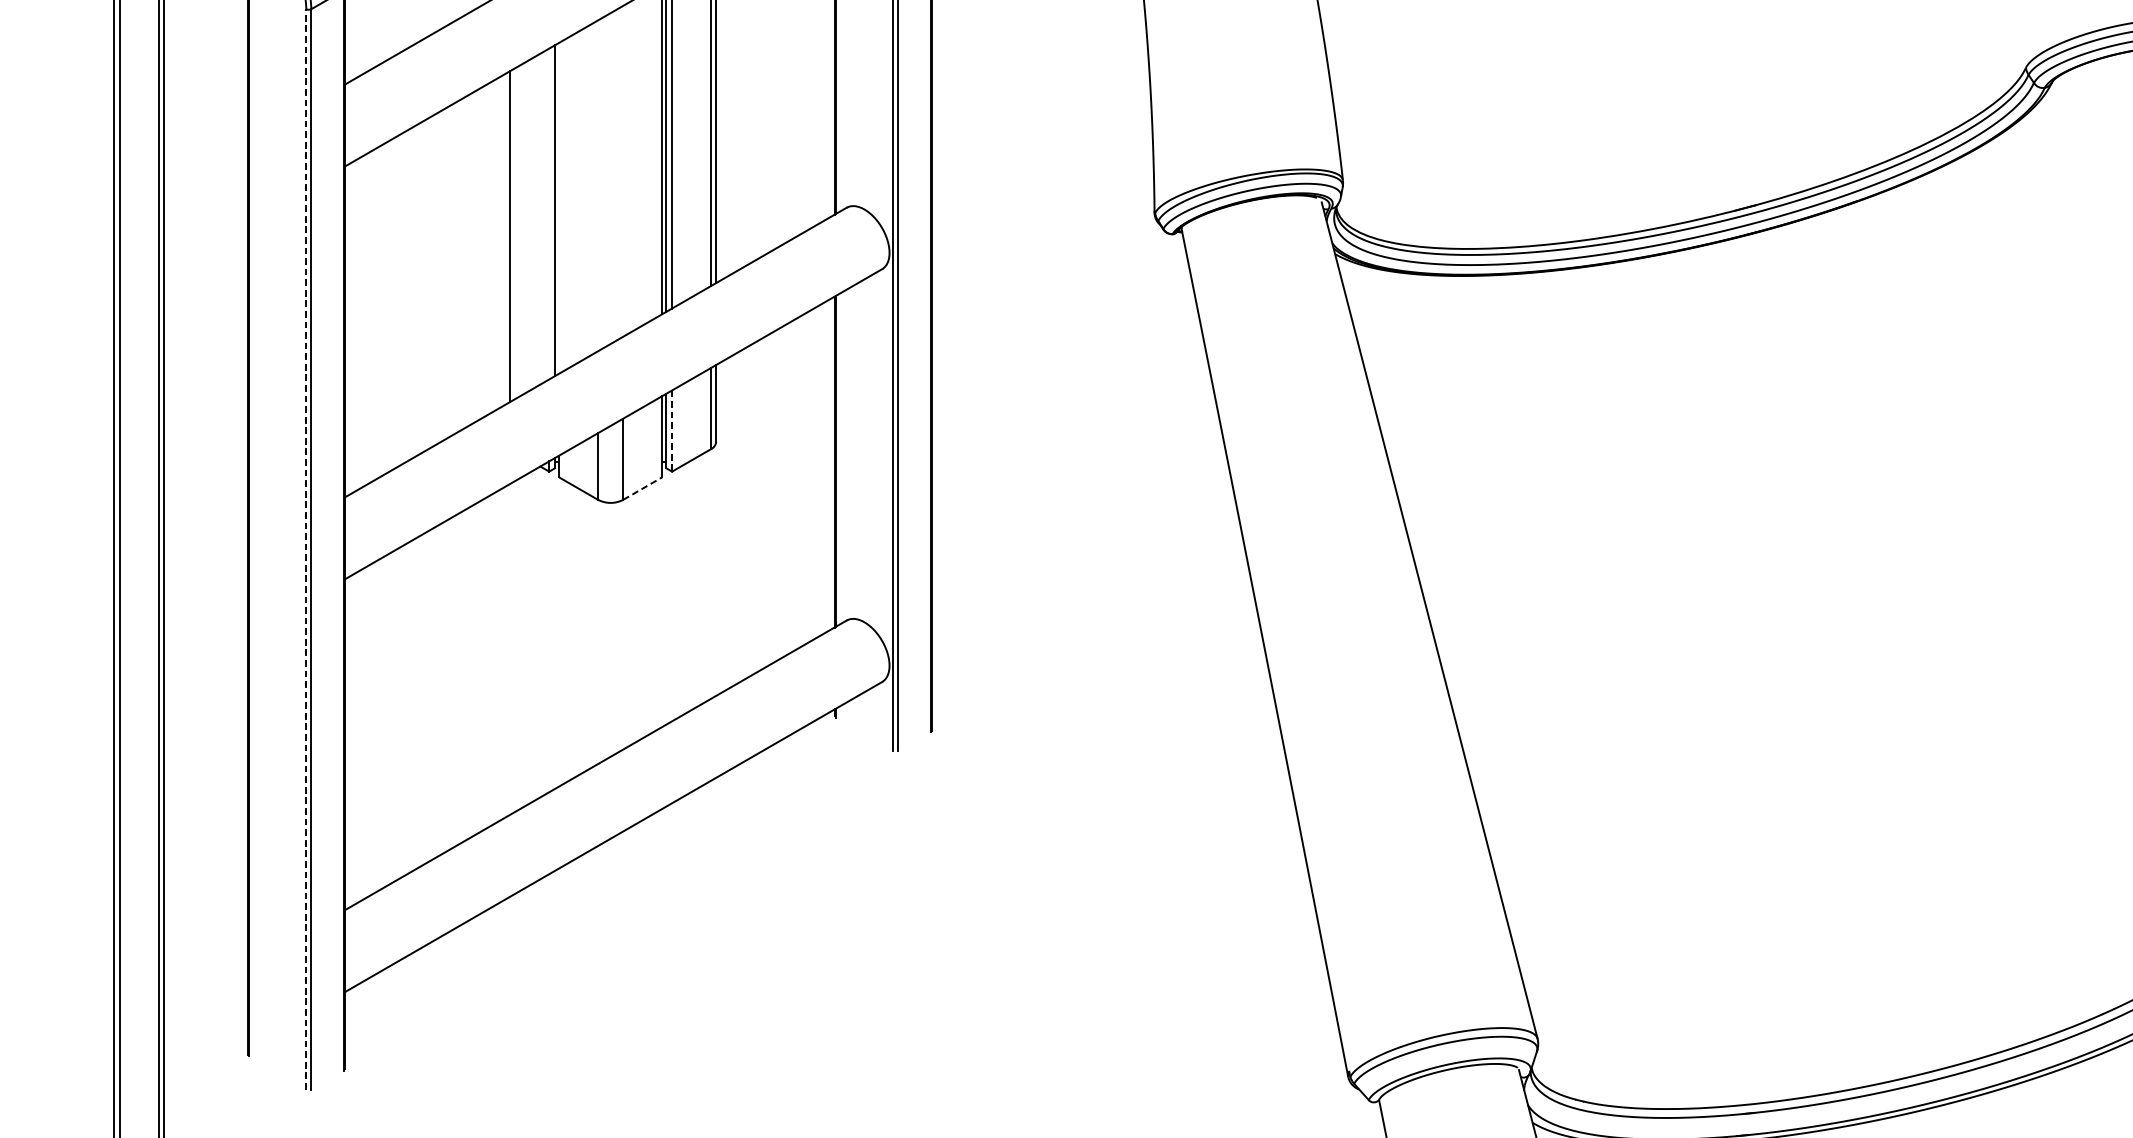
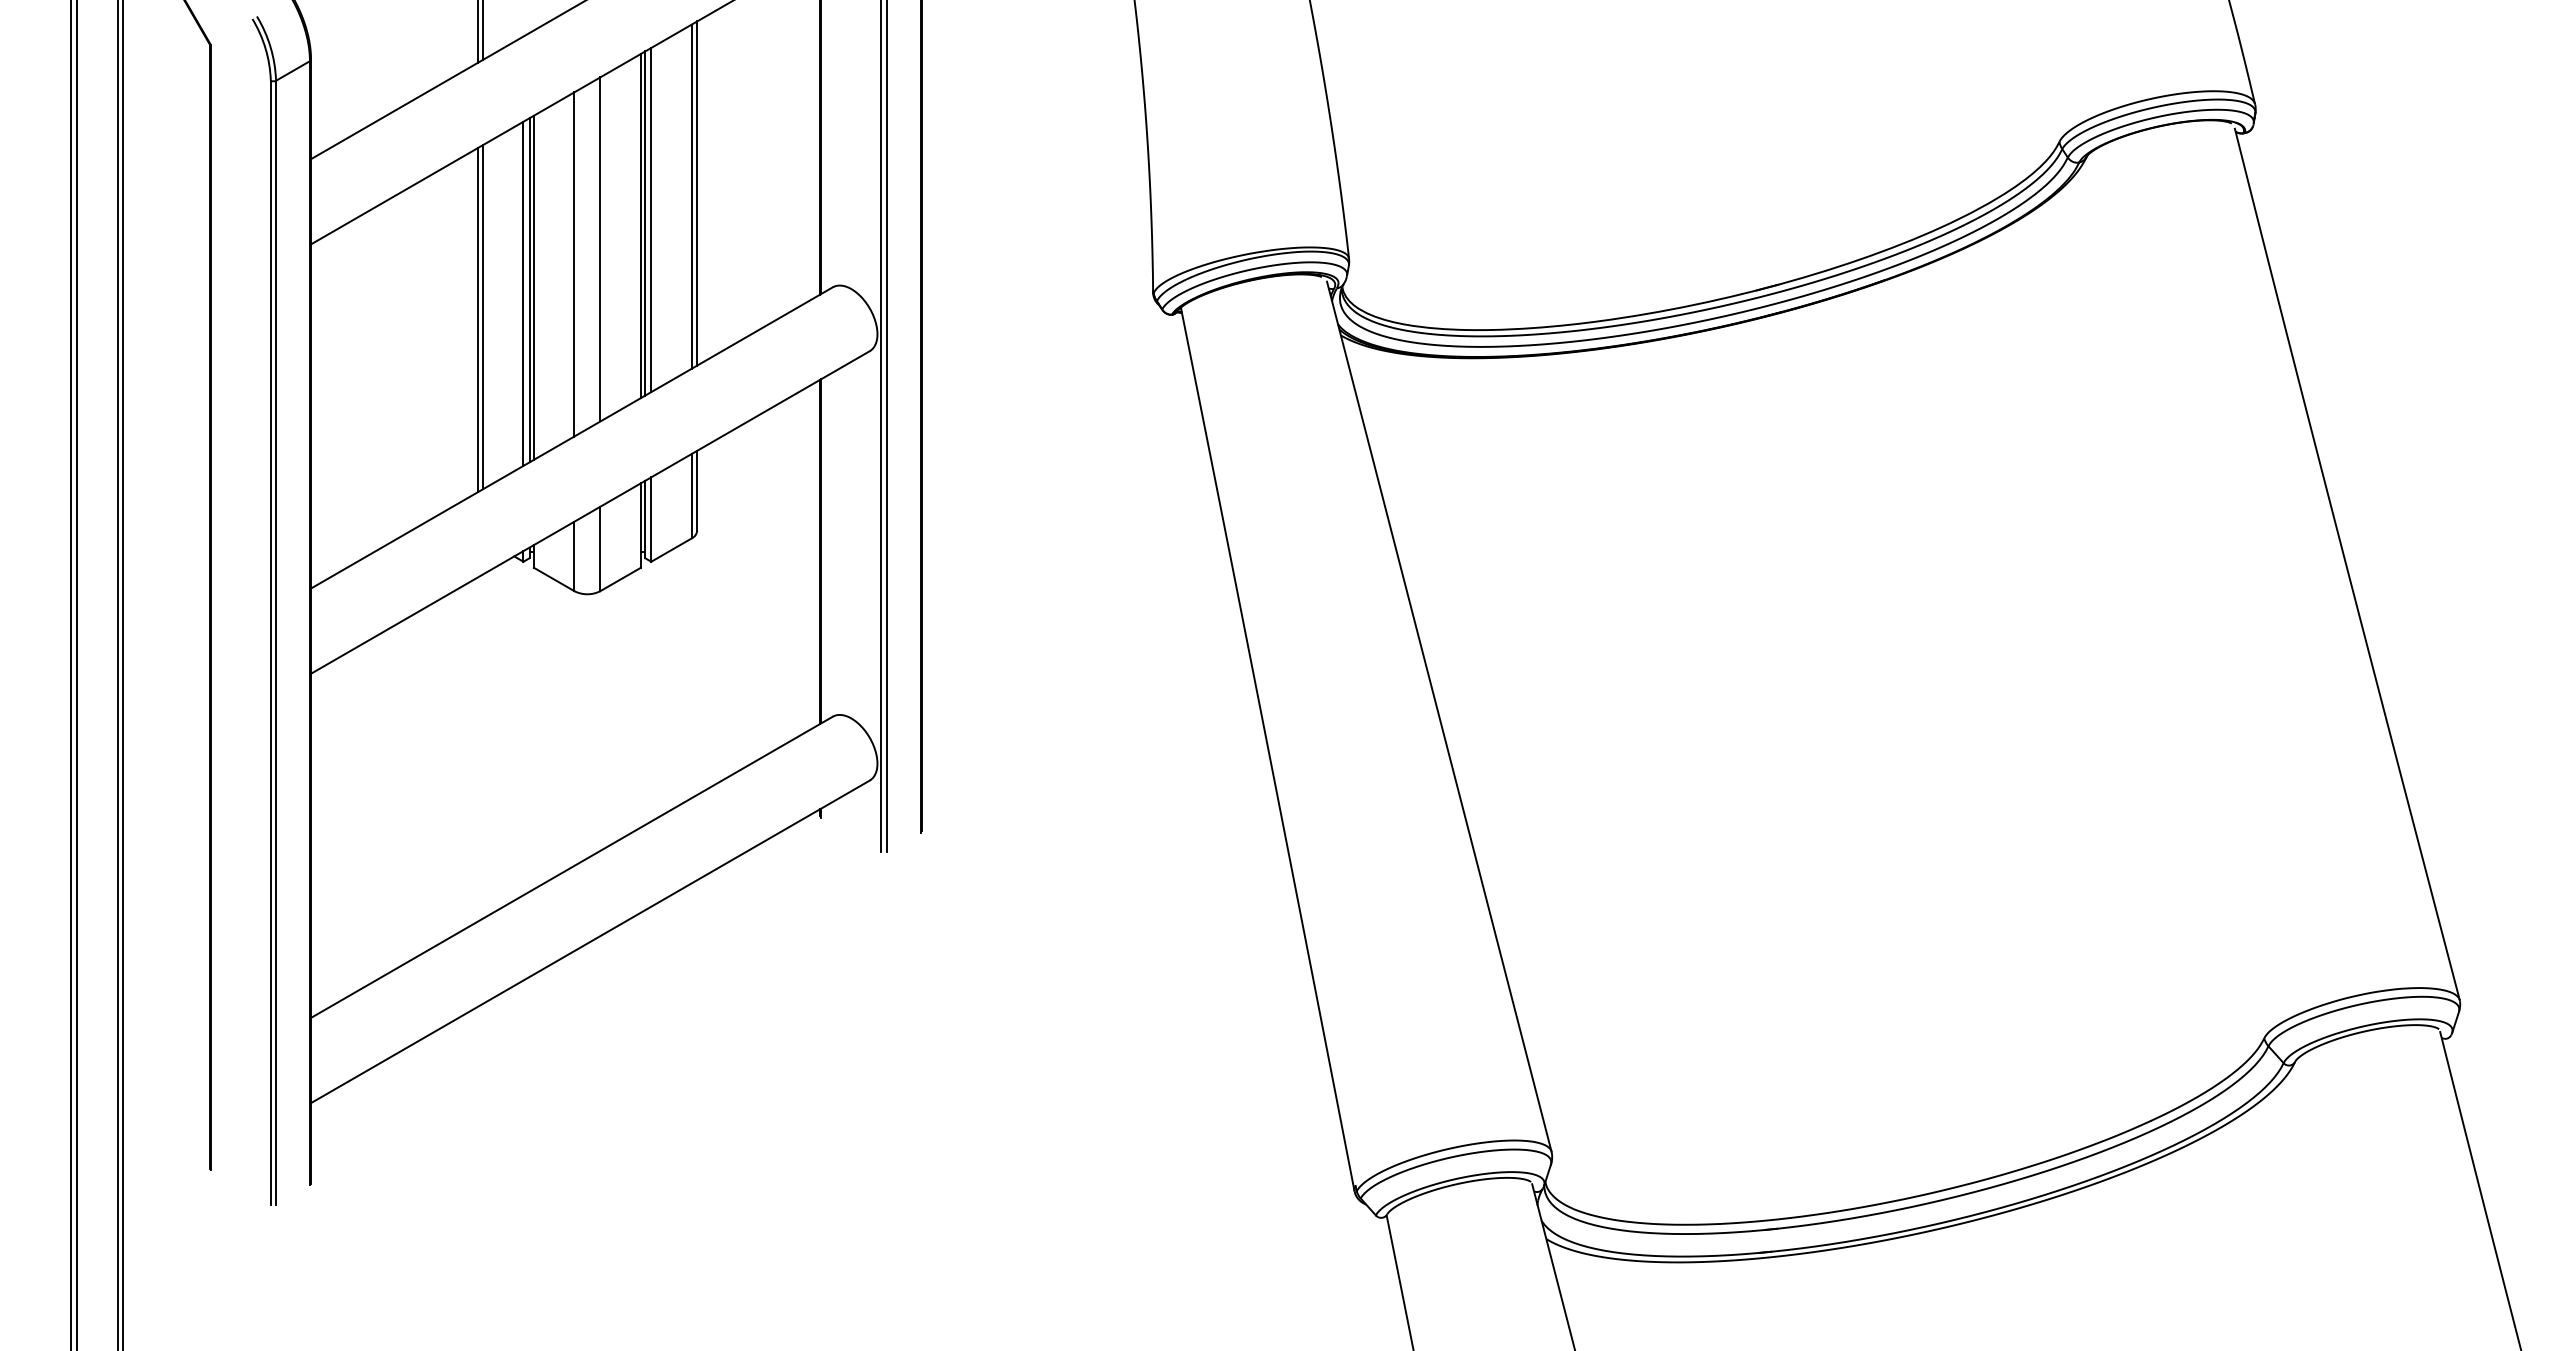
line: (623, 171) -> (600, 249), added
line: (598, 185) -> (574, 264), added
line: (558, 207) -> (533, 287), added
line: (549, 213) -> (523, 293), added
line: (505, 239) -> (477, 320), added
line: (672, 431) -> (651, 520), dashed -> solid
line: (643, 488) -> (621, 579), dashed -> solid
line: (306, 549) -> (270, 642), dashed -> solid

